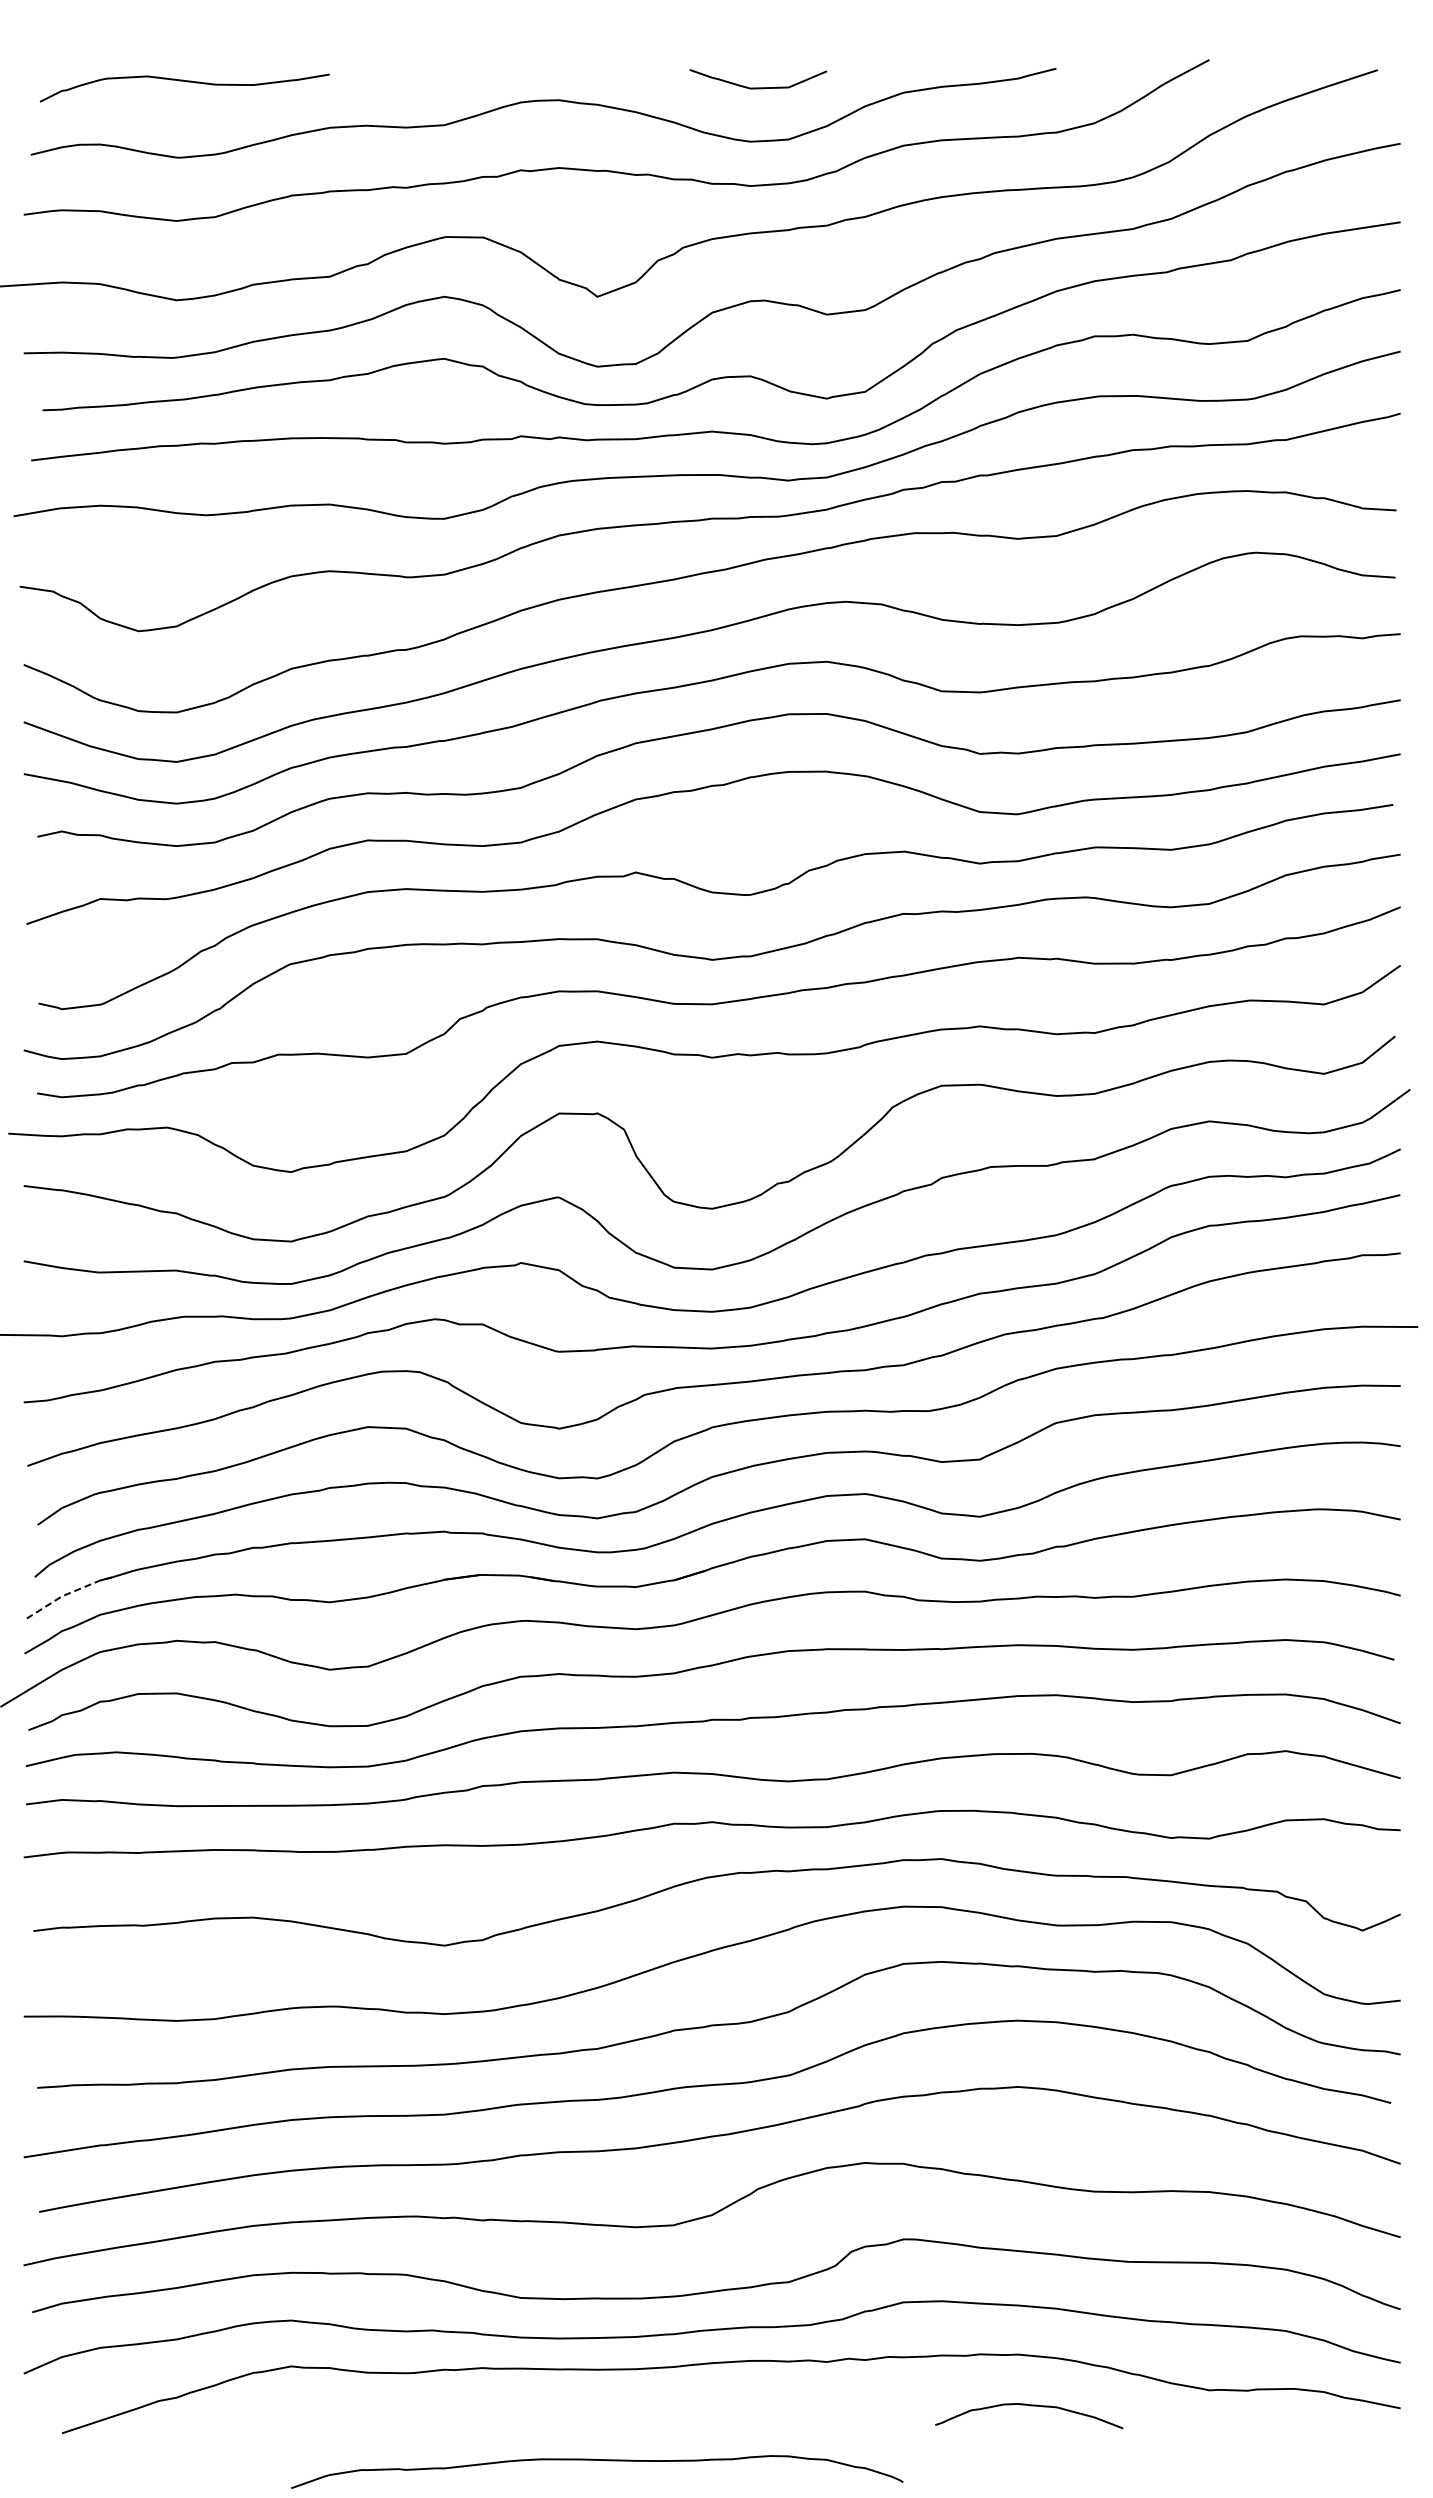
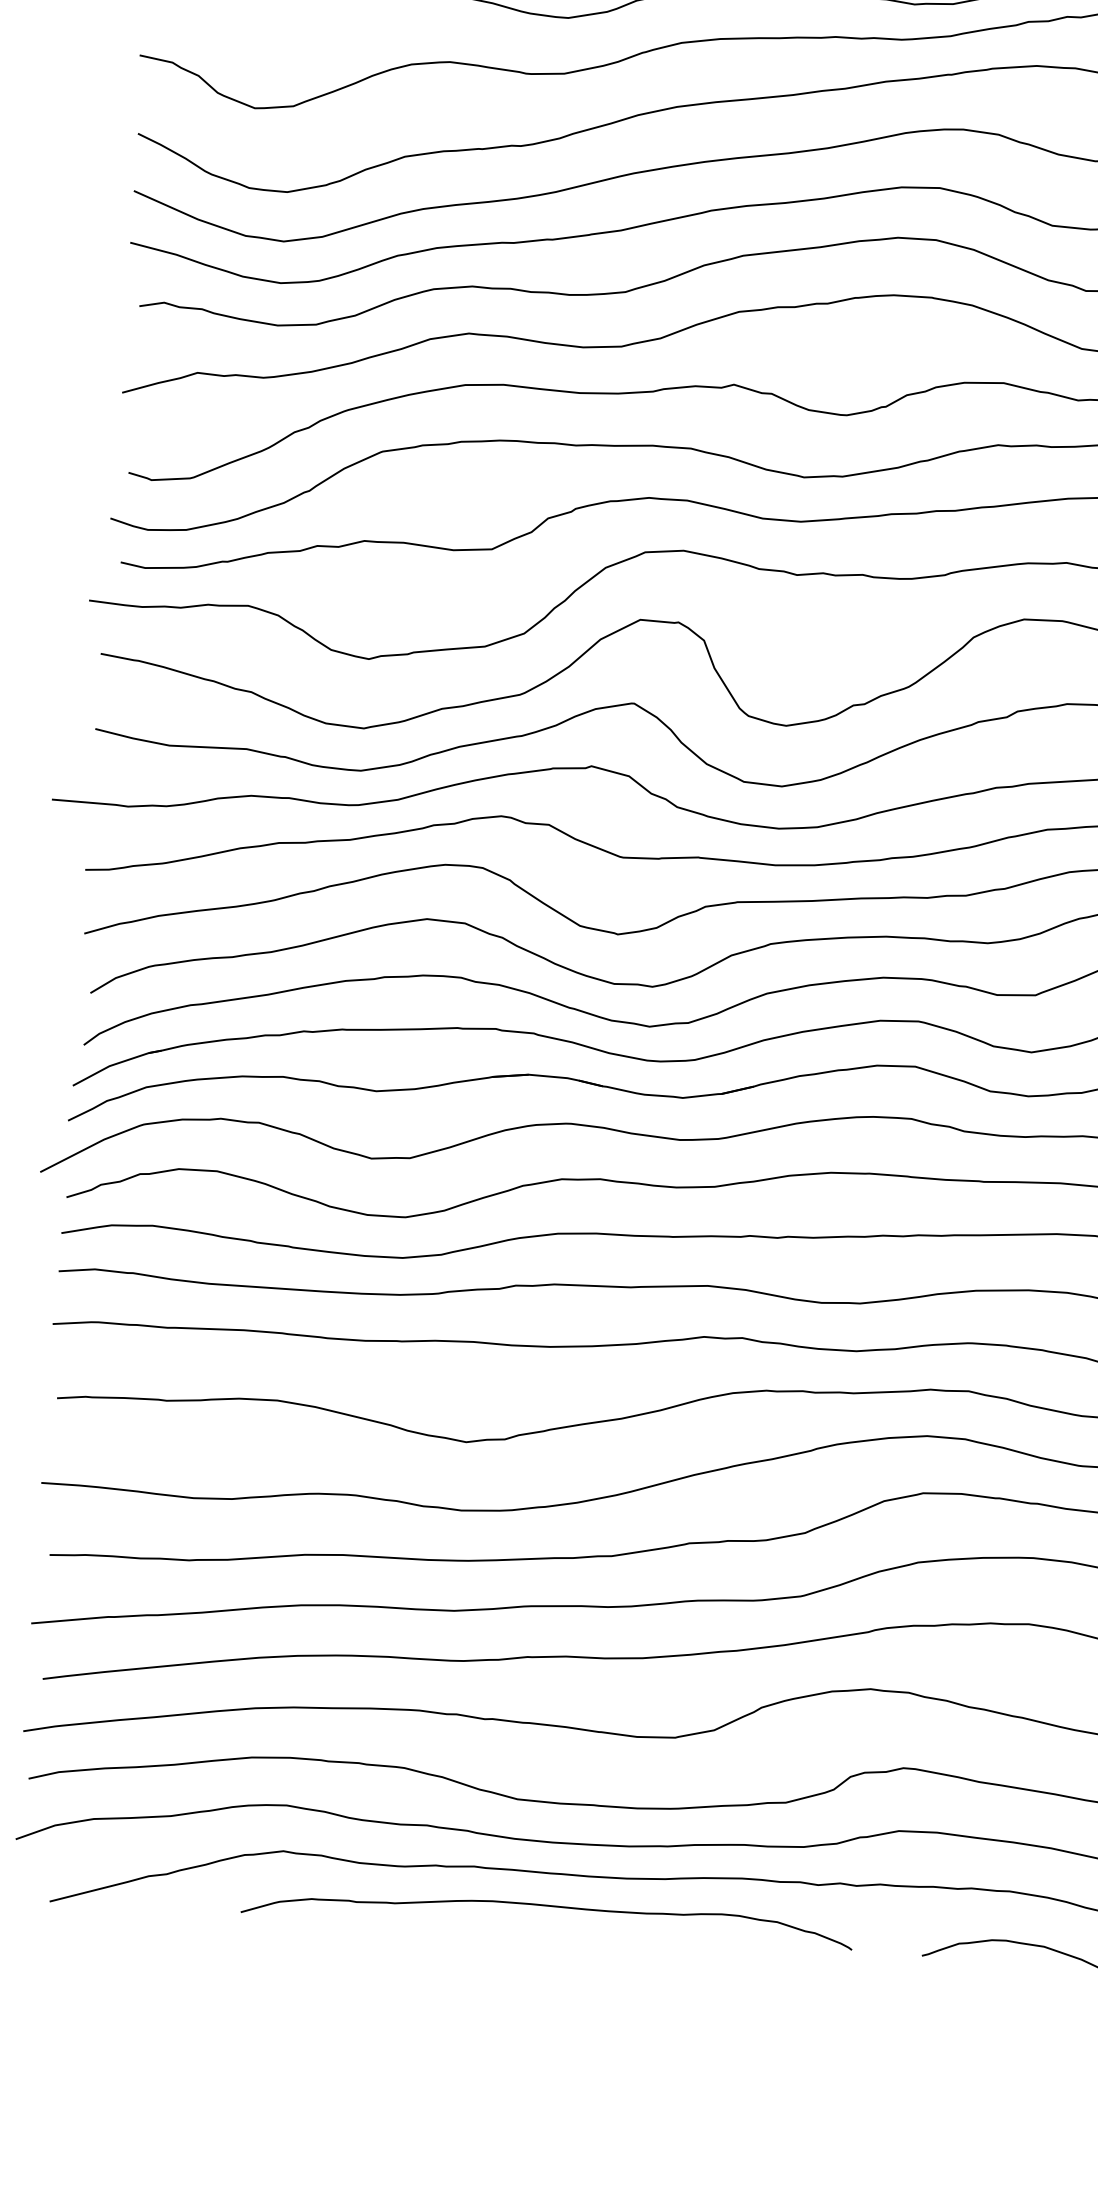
line: (68, 1593) -> (116, 1063), dashed -> solid
curve: (597, 2460) -> (548, 1906), moved

